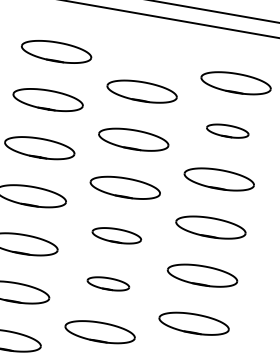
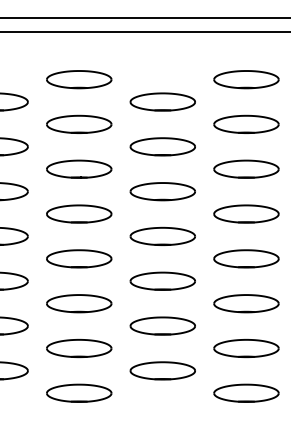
part: (227, 130) -> (246, 123), size x1.67
part: (116, 234) -> (162, 235), size x1.43
part: (108, 283) -> (162, 280), size x1.67

